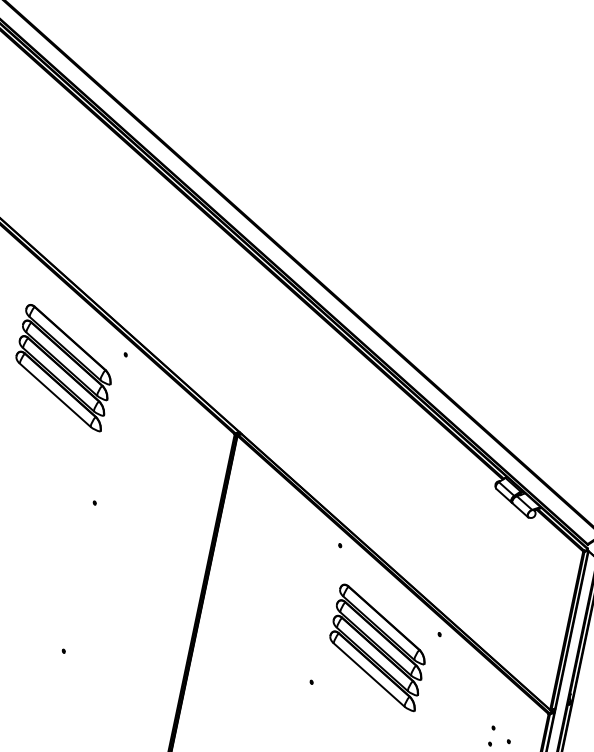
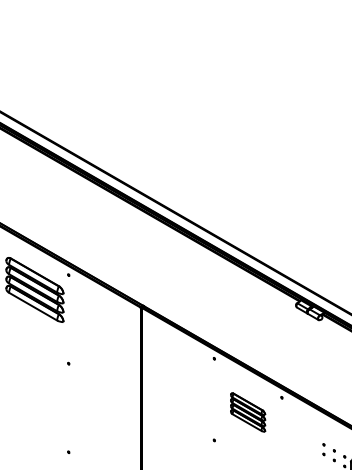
part: (376, 647) -> (247, 412), size x0.6

